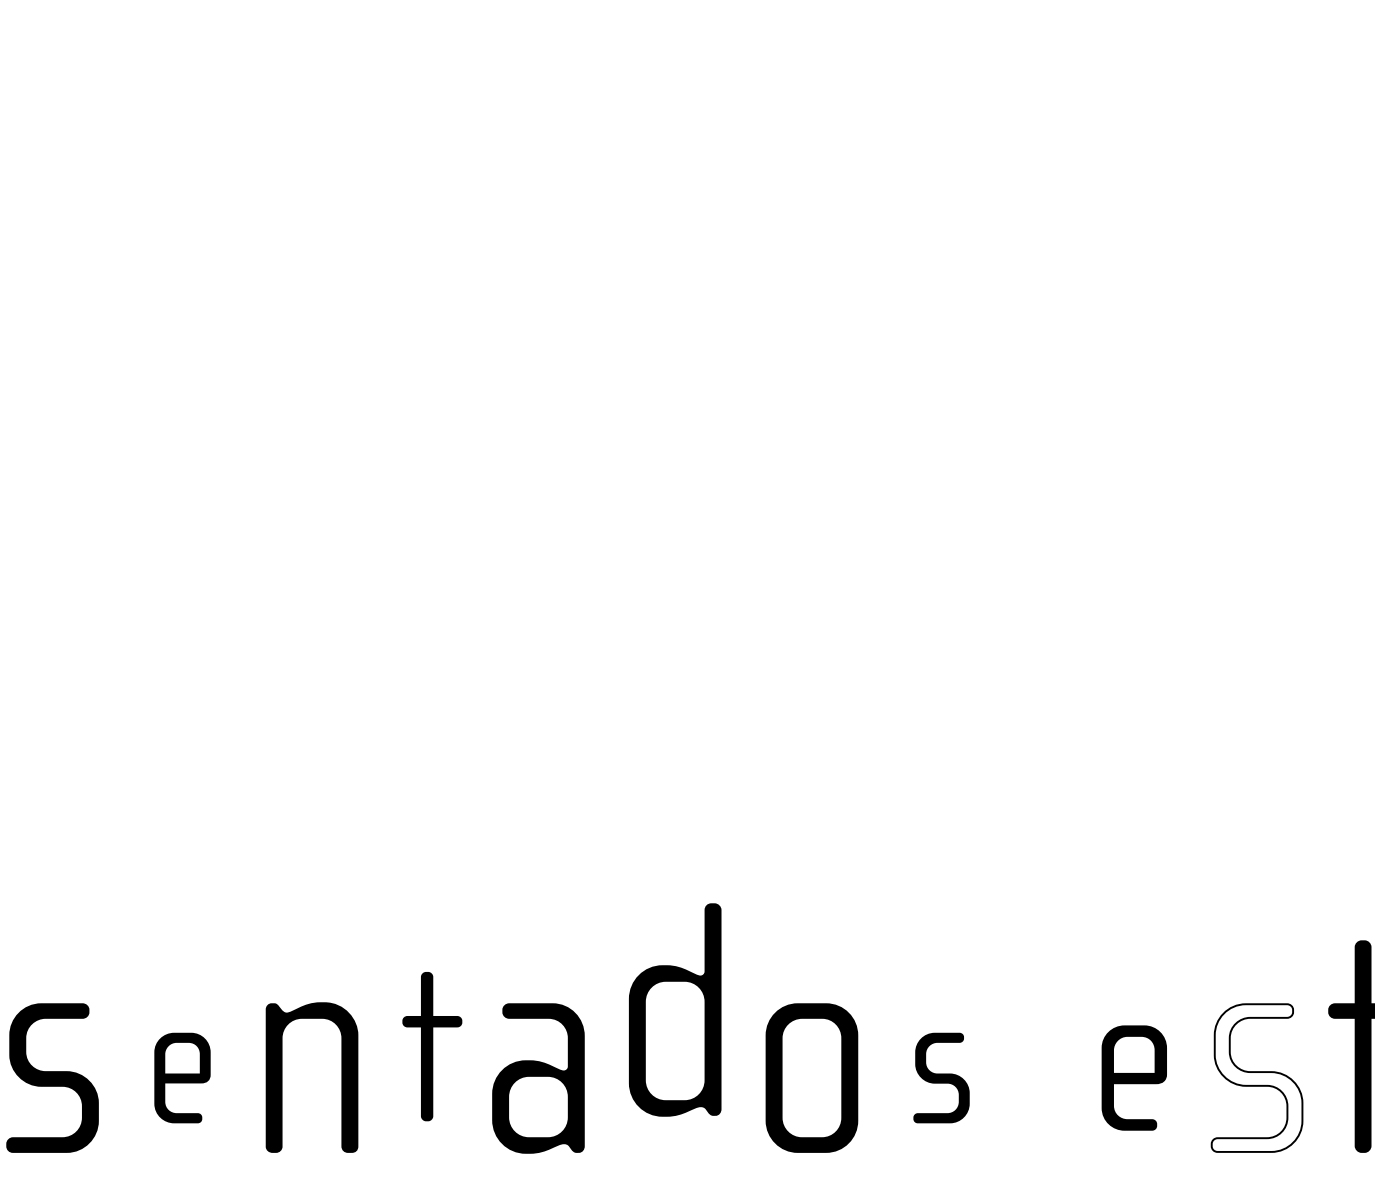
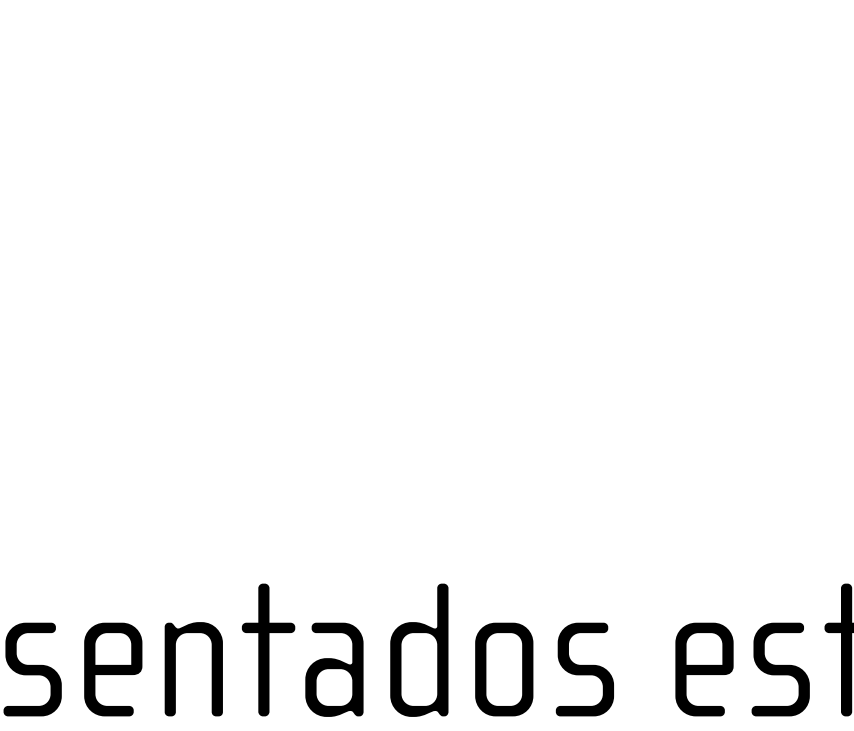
part: (675, 1008) -> (419, 649), moved
part: (432, 1045) -> (268, 649), size x1.43
part: (182, 1078) -> (113, 669), size x1.67
part: (941, 1078) -> (584, 669), size x1.67
part: (1134, 1078) -> (704, 669), size x1.43
fill: (1256, 1078) -> (780, 669), added

